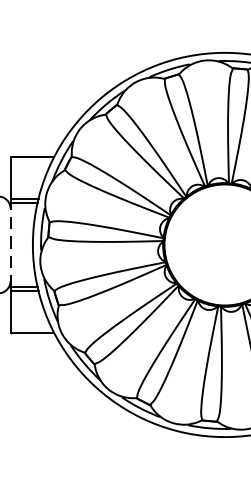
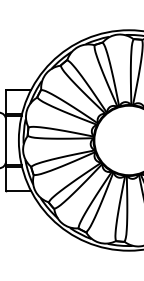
line: (11, 245) -> (6, 140), dashed -> solid

